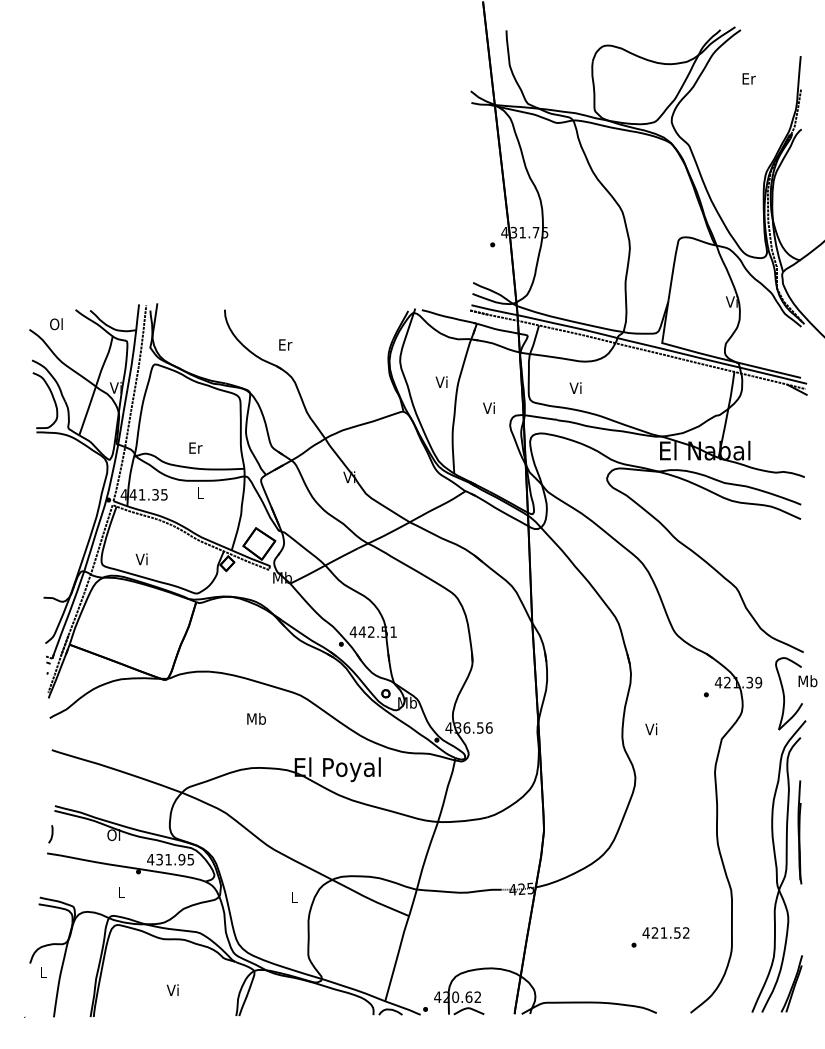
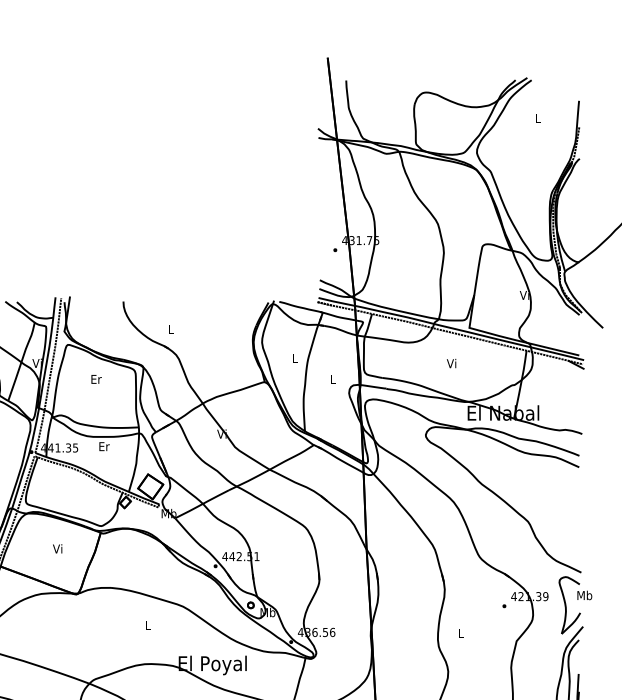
text: (748, 78) -> (537, 118), Er -> L
text: (285, 344) -> (171, 329), Er -> L
text: (441, 381) -> (294, 358), Vi -> L
text: (575, 387) -> (451, 363), moved
text: (488, 407) -> (332, 378), Vi -> L
text: (195, 447) -> (96, 378), moved
text: (200, 492) -> (104, 446), L -> Er
text: (141, 559) -> (57, 549), moved
text: (256, 718) -> (148, 624), Mb -> L
text: (651, 729) -> (460, 633), Vi -> L

